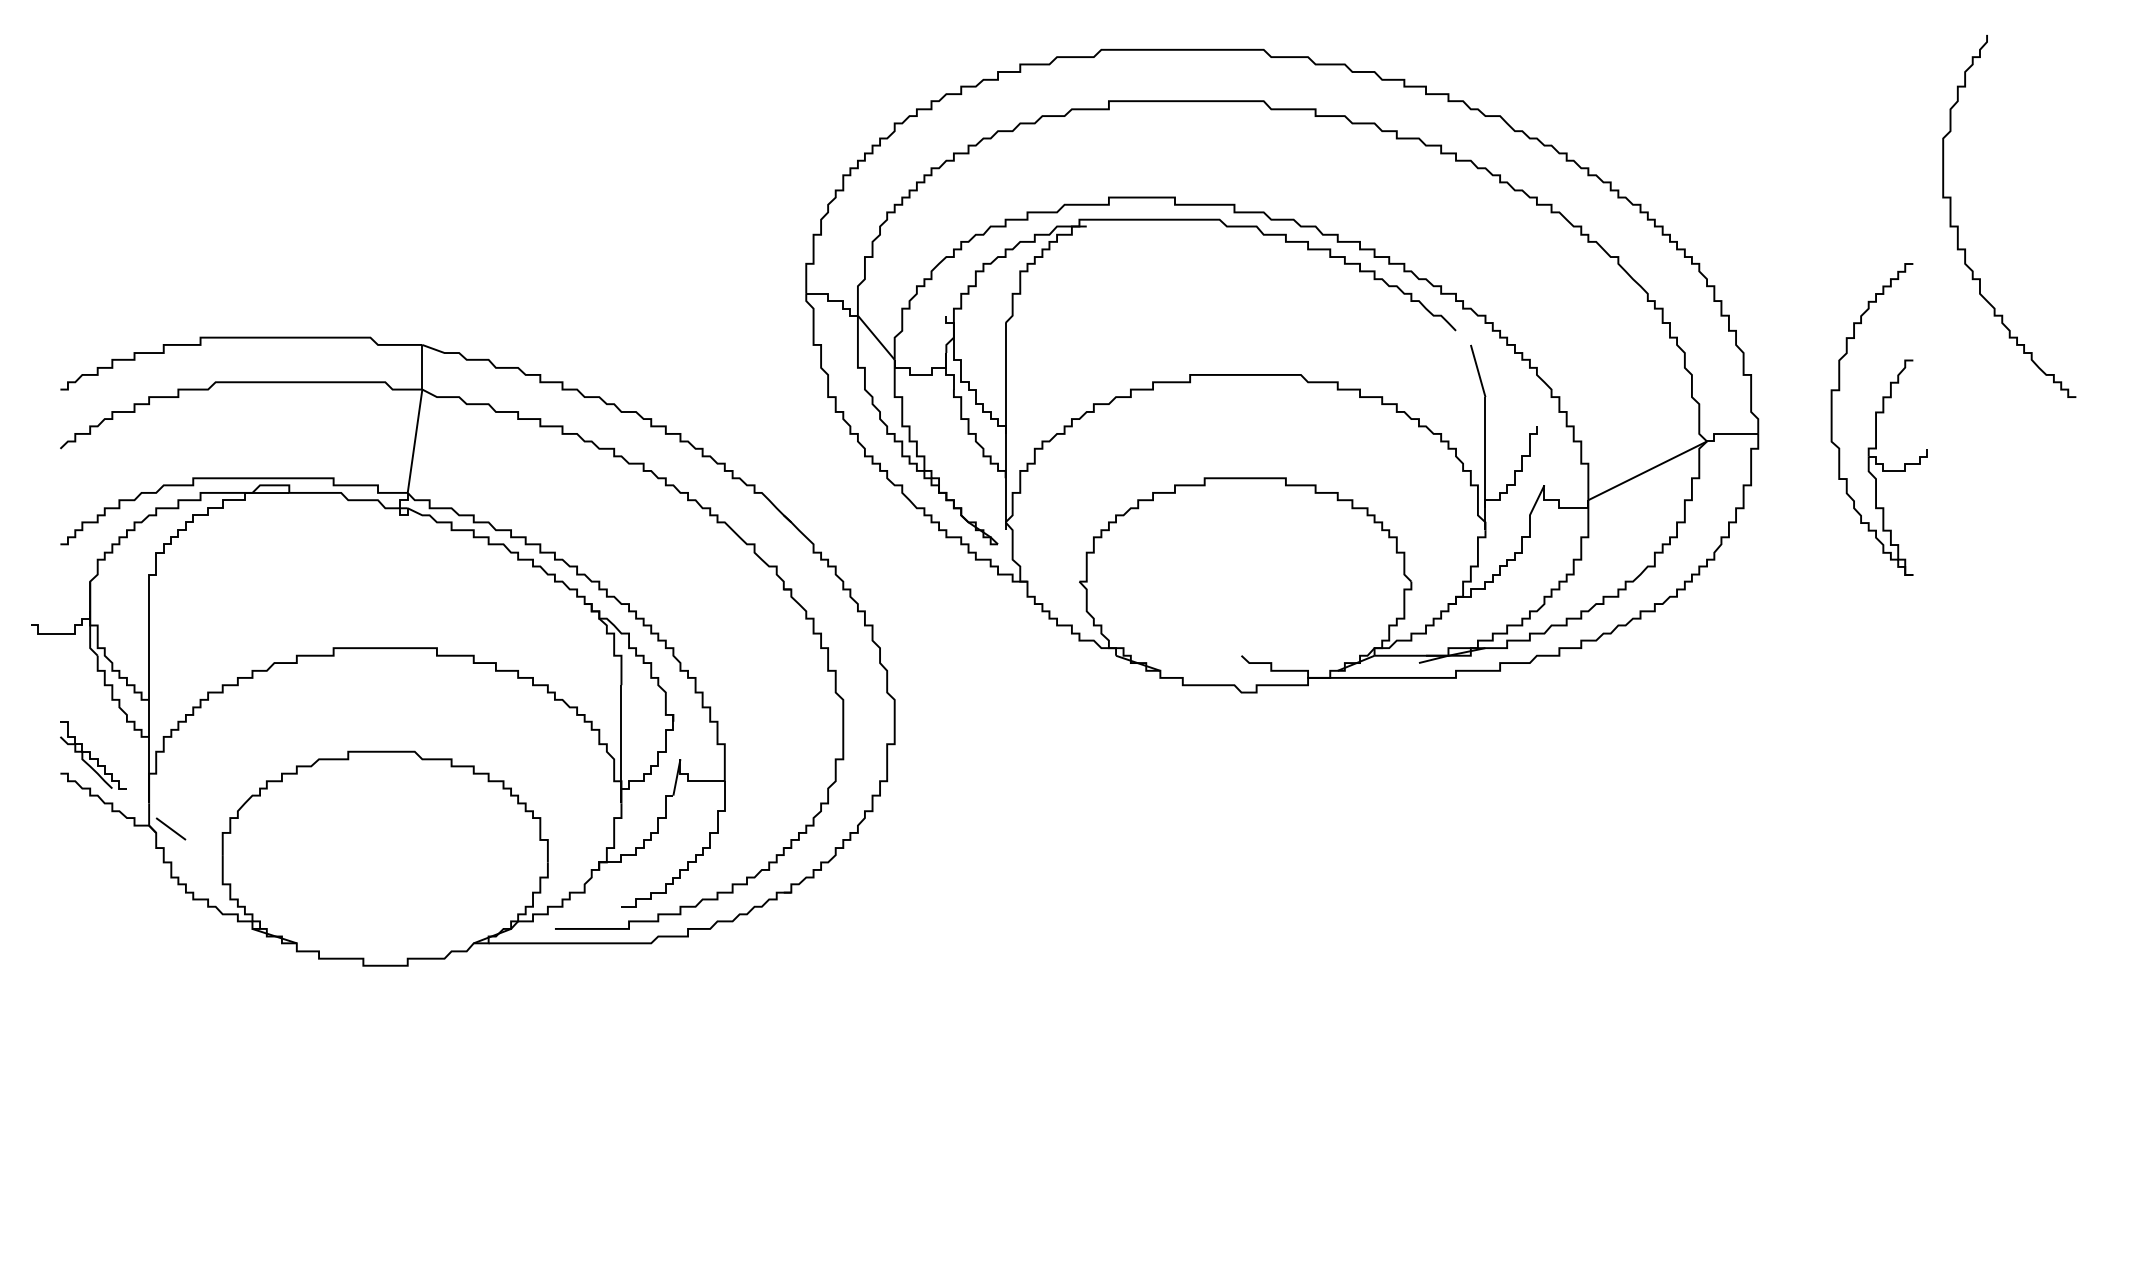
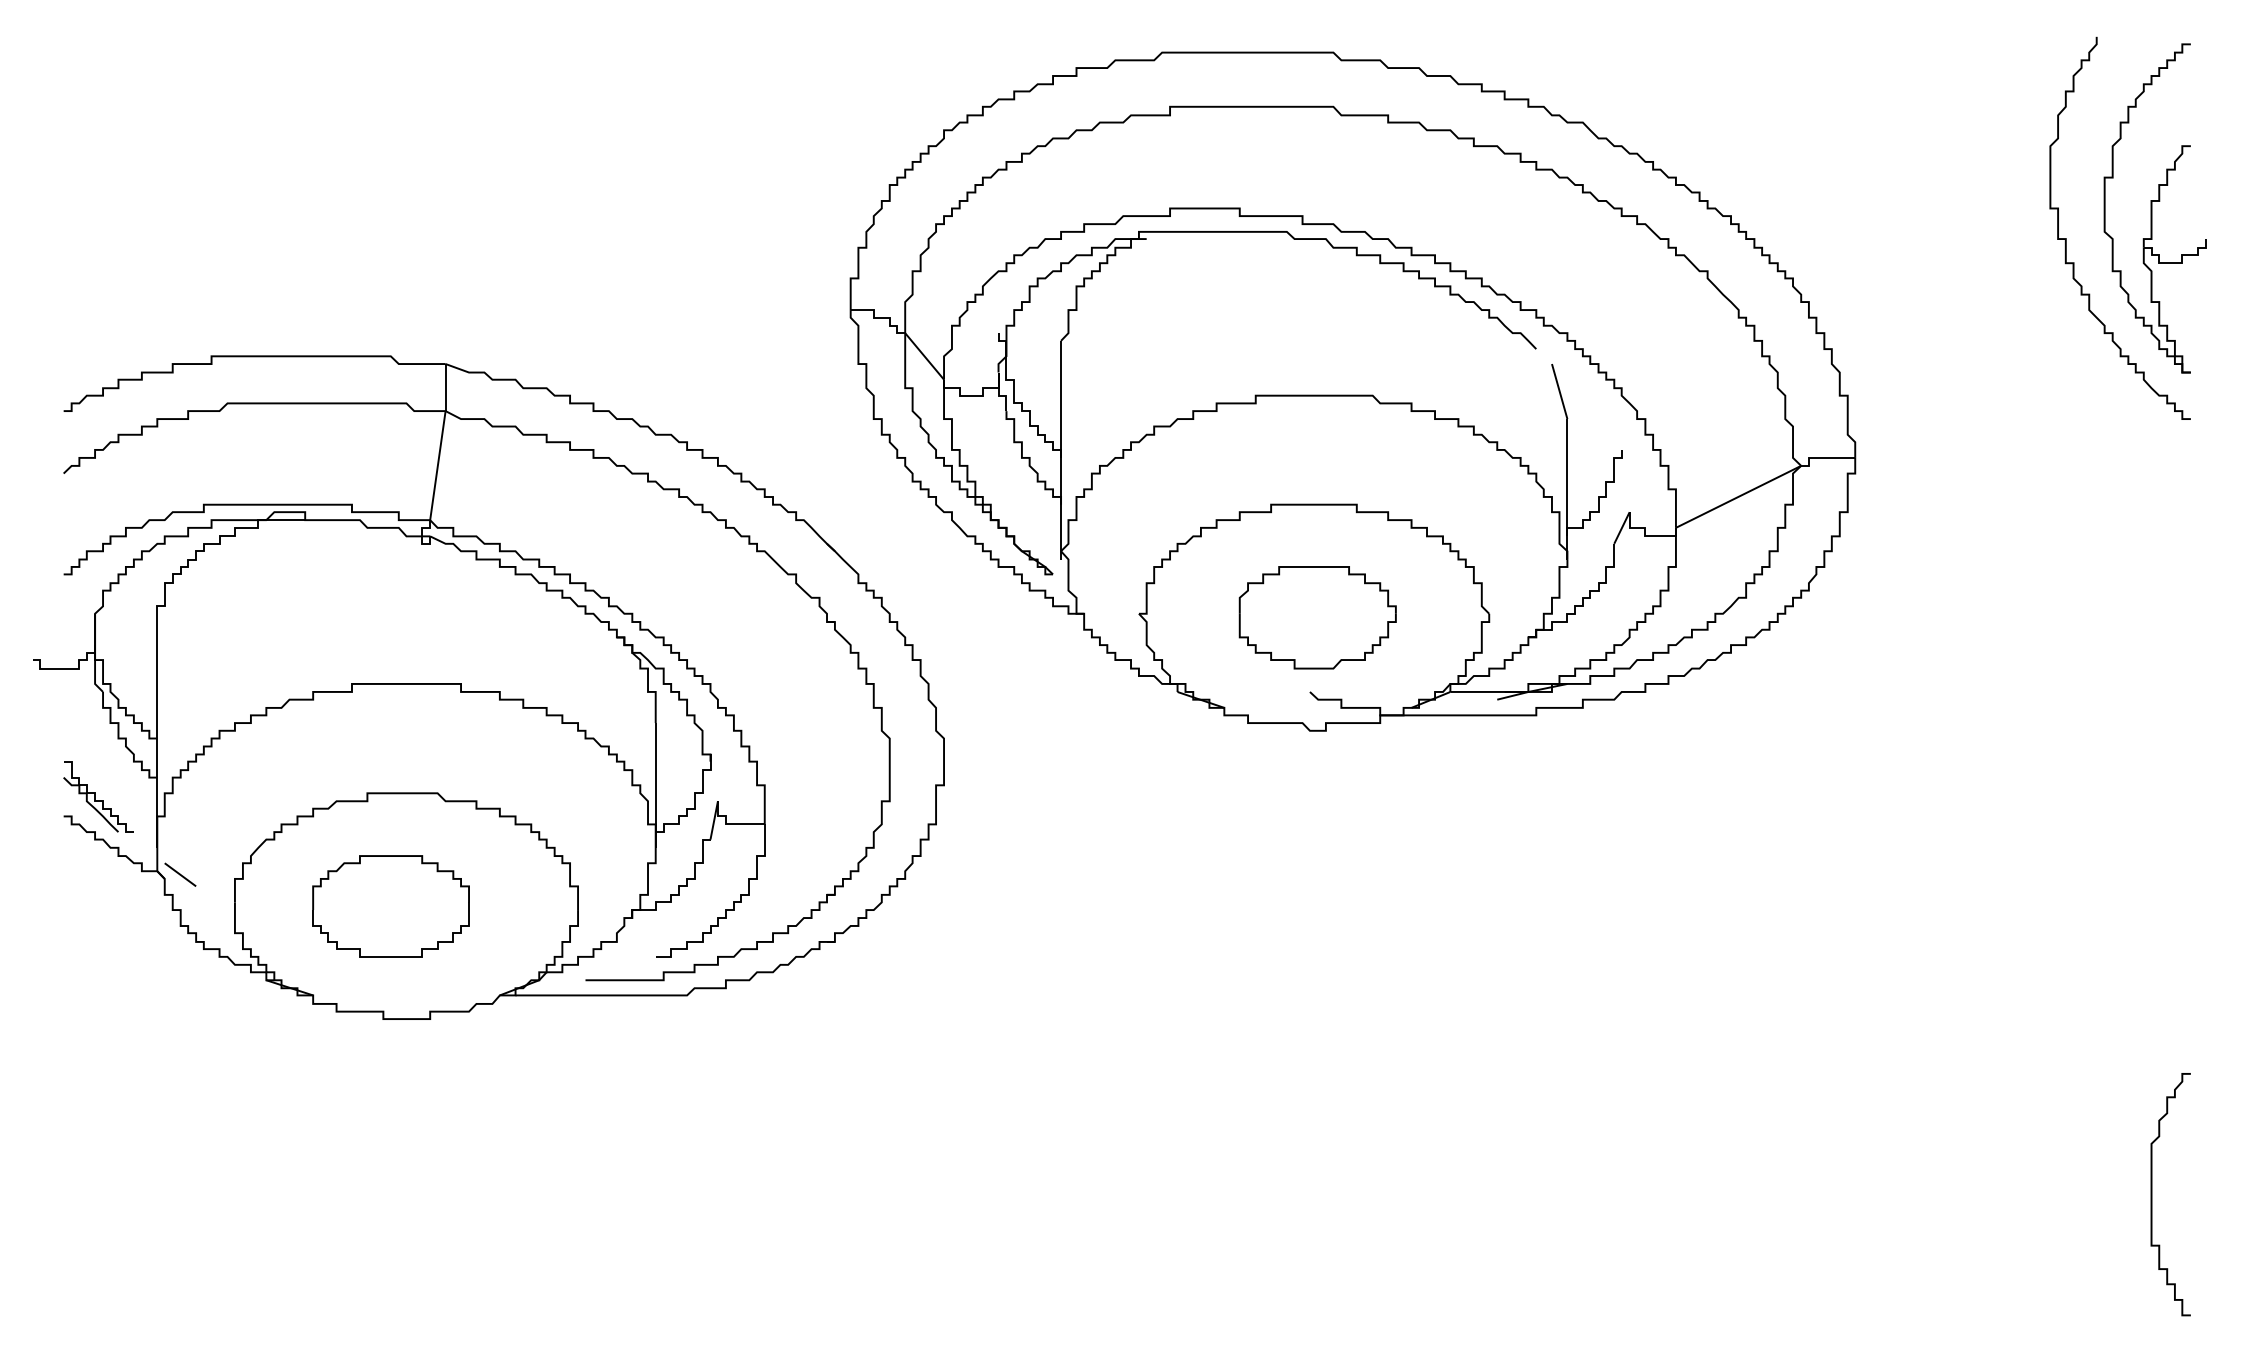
part: (1878, 419) -> (2154, 208), moved
part: (1248, 585) -> (1317, 617), added
part: (370, 858) -> (390, 905), added
curve: (2039, 1131) -> (2152, 1193), added

